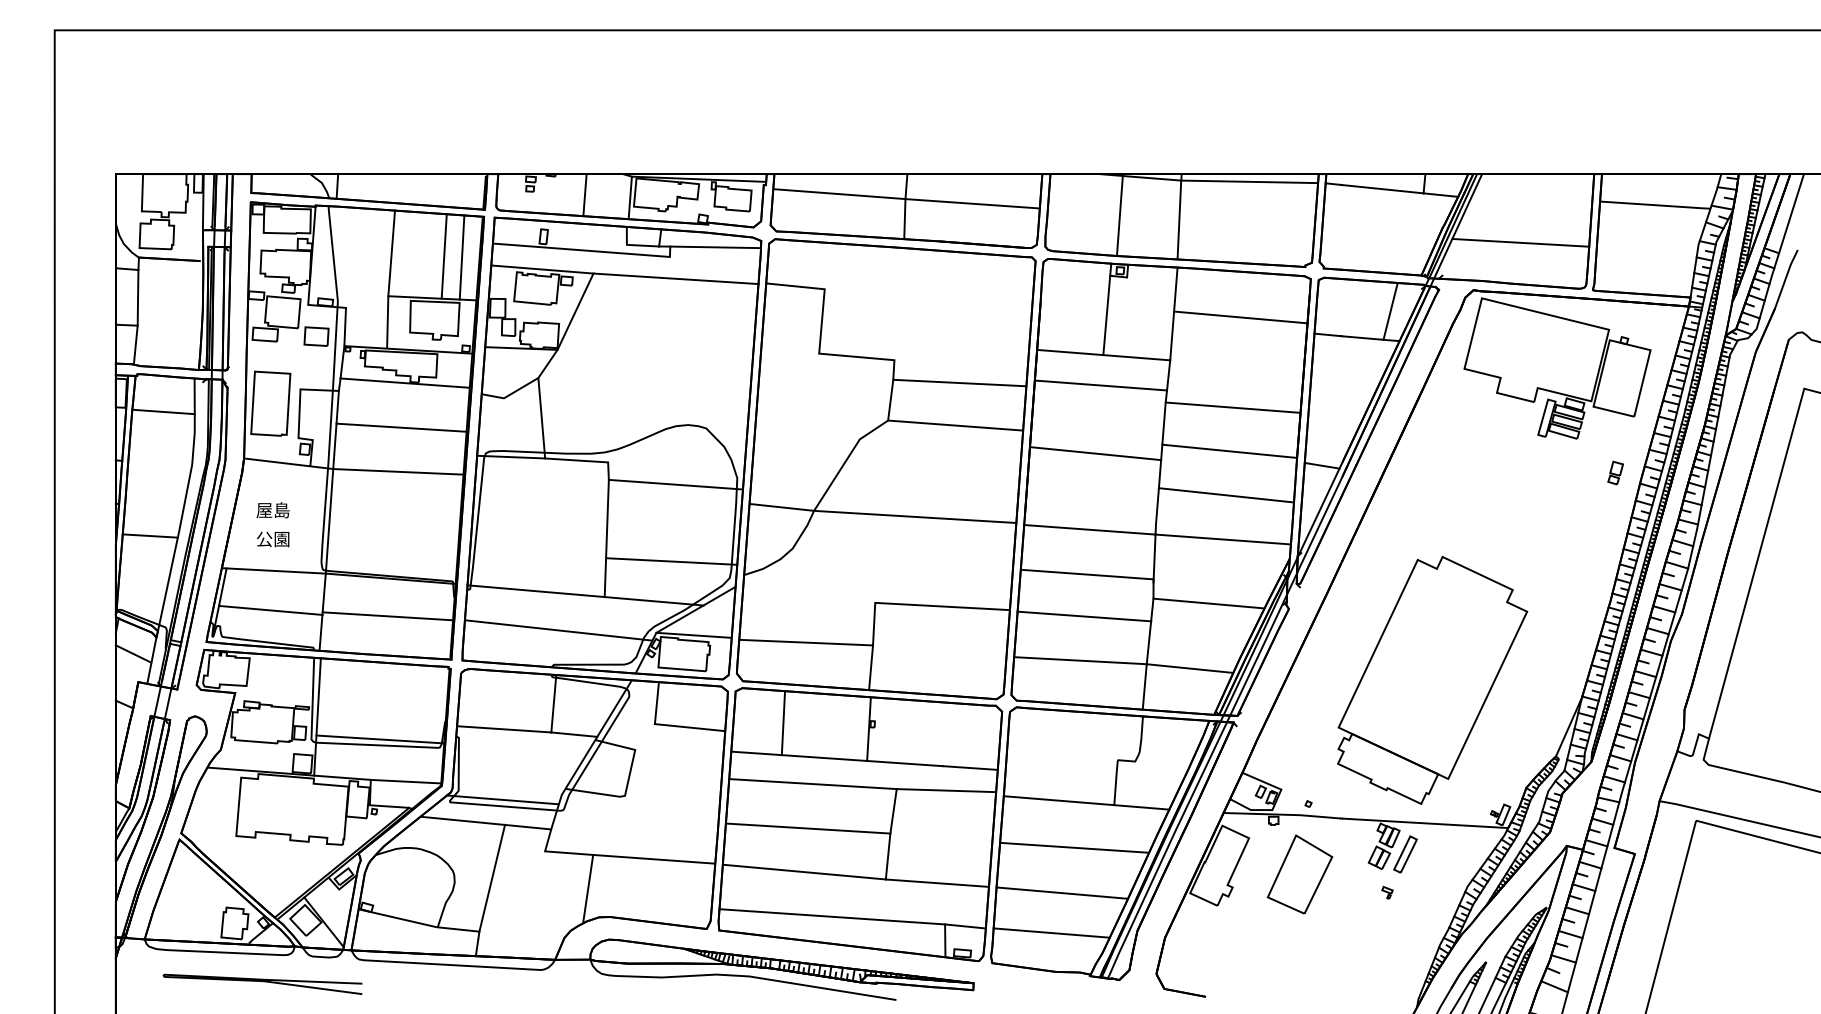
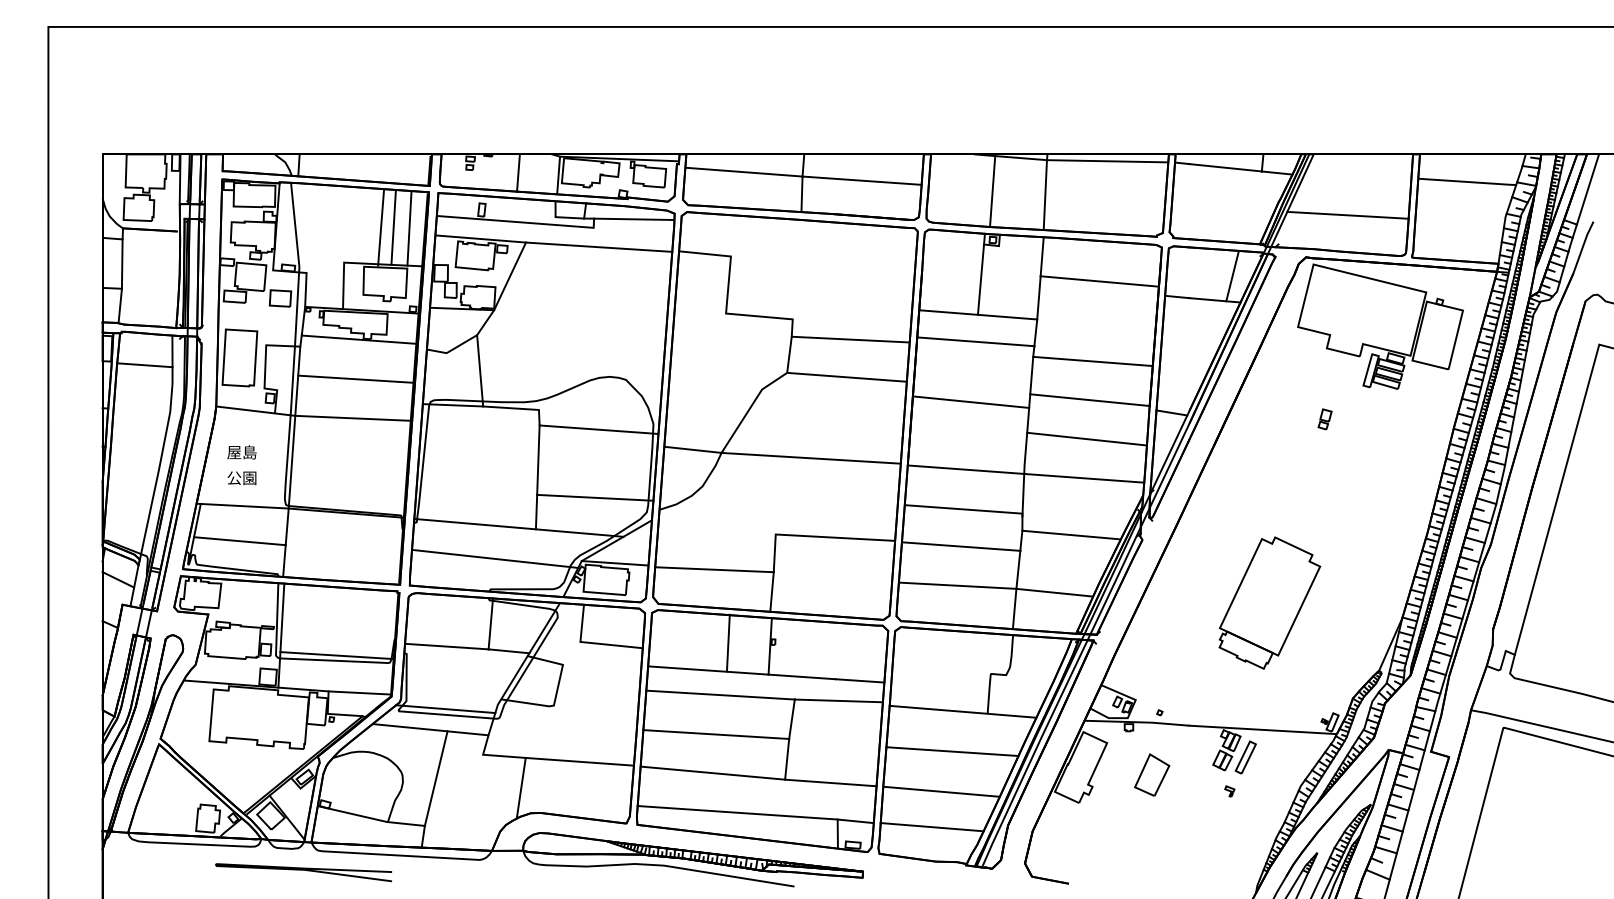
line: (392, 253) -> (381, 227), moved
part: (1614, 473) -> (1324, 419), moved
line: (149, 535) -> (132, 474), removed
line: (387, 615) -> (343, 545), removed
part: (1432, 679) -> (1269, 602), size x0.6
line: (782, 722) -> (727, 642), moved
part: (1299, 873) -> (1151, 774), size x0.6
curve: (262, 981) -> (303, 870), moved

